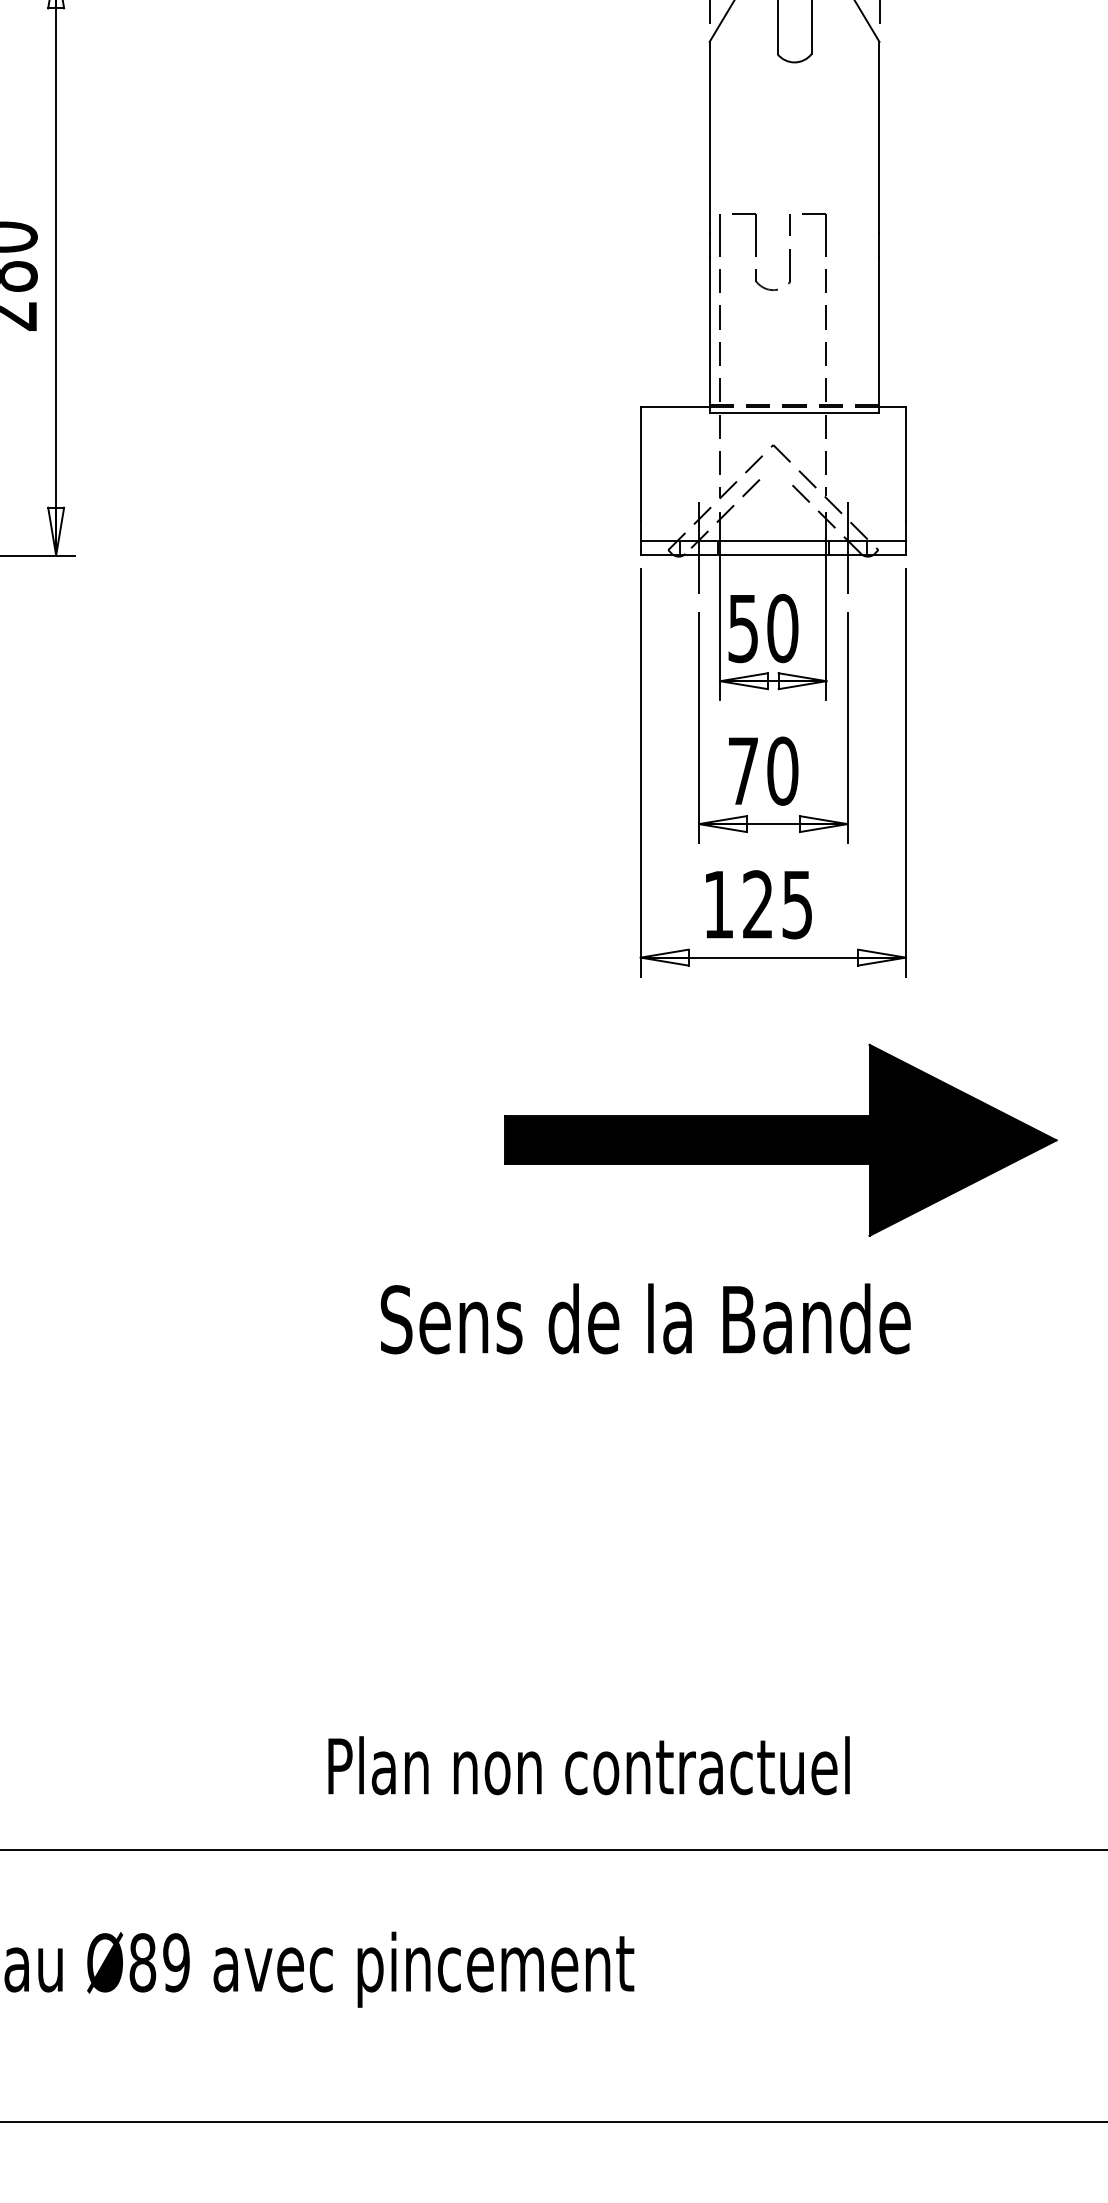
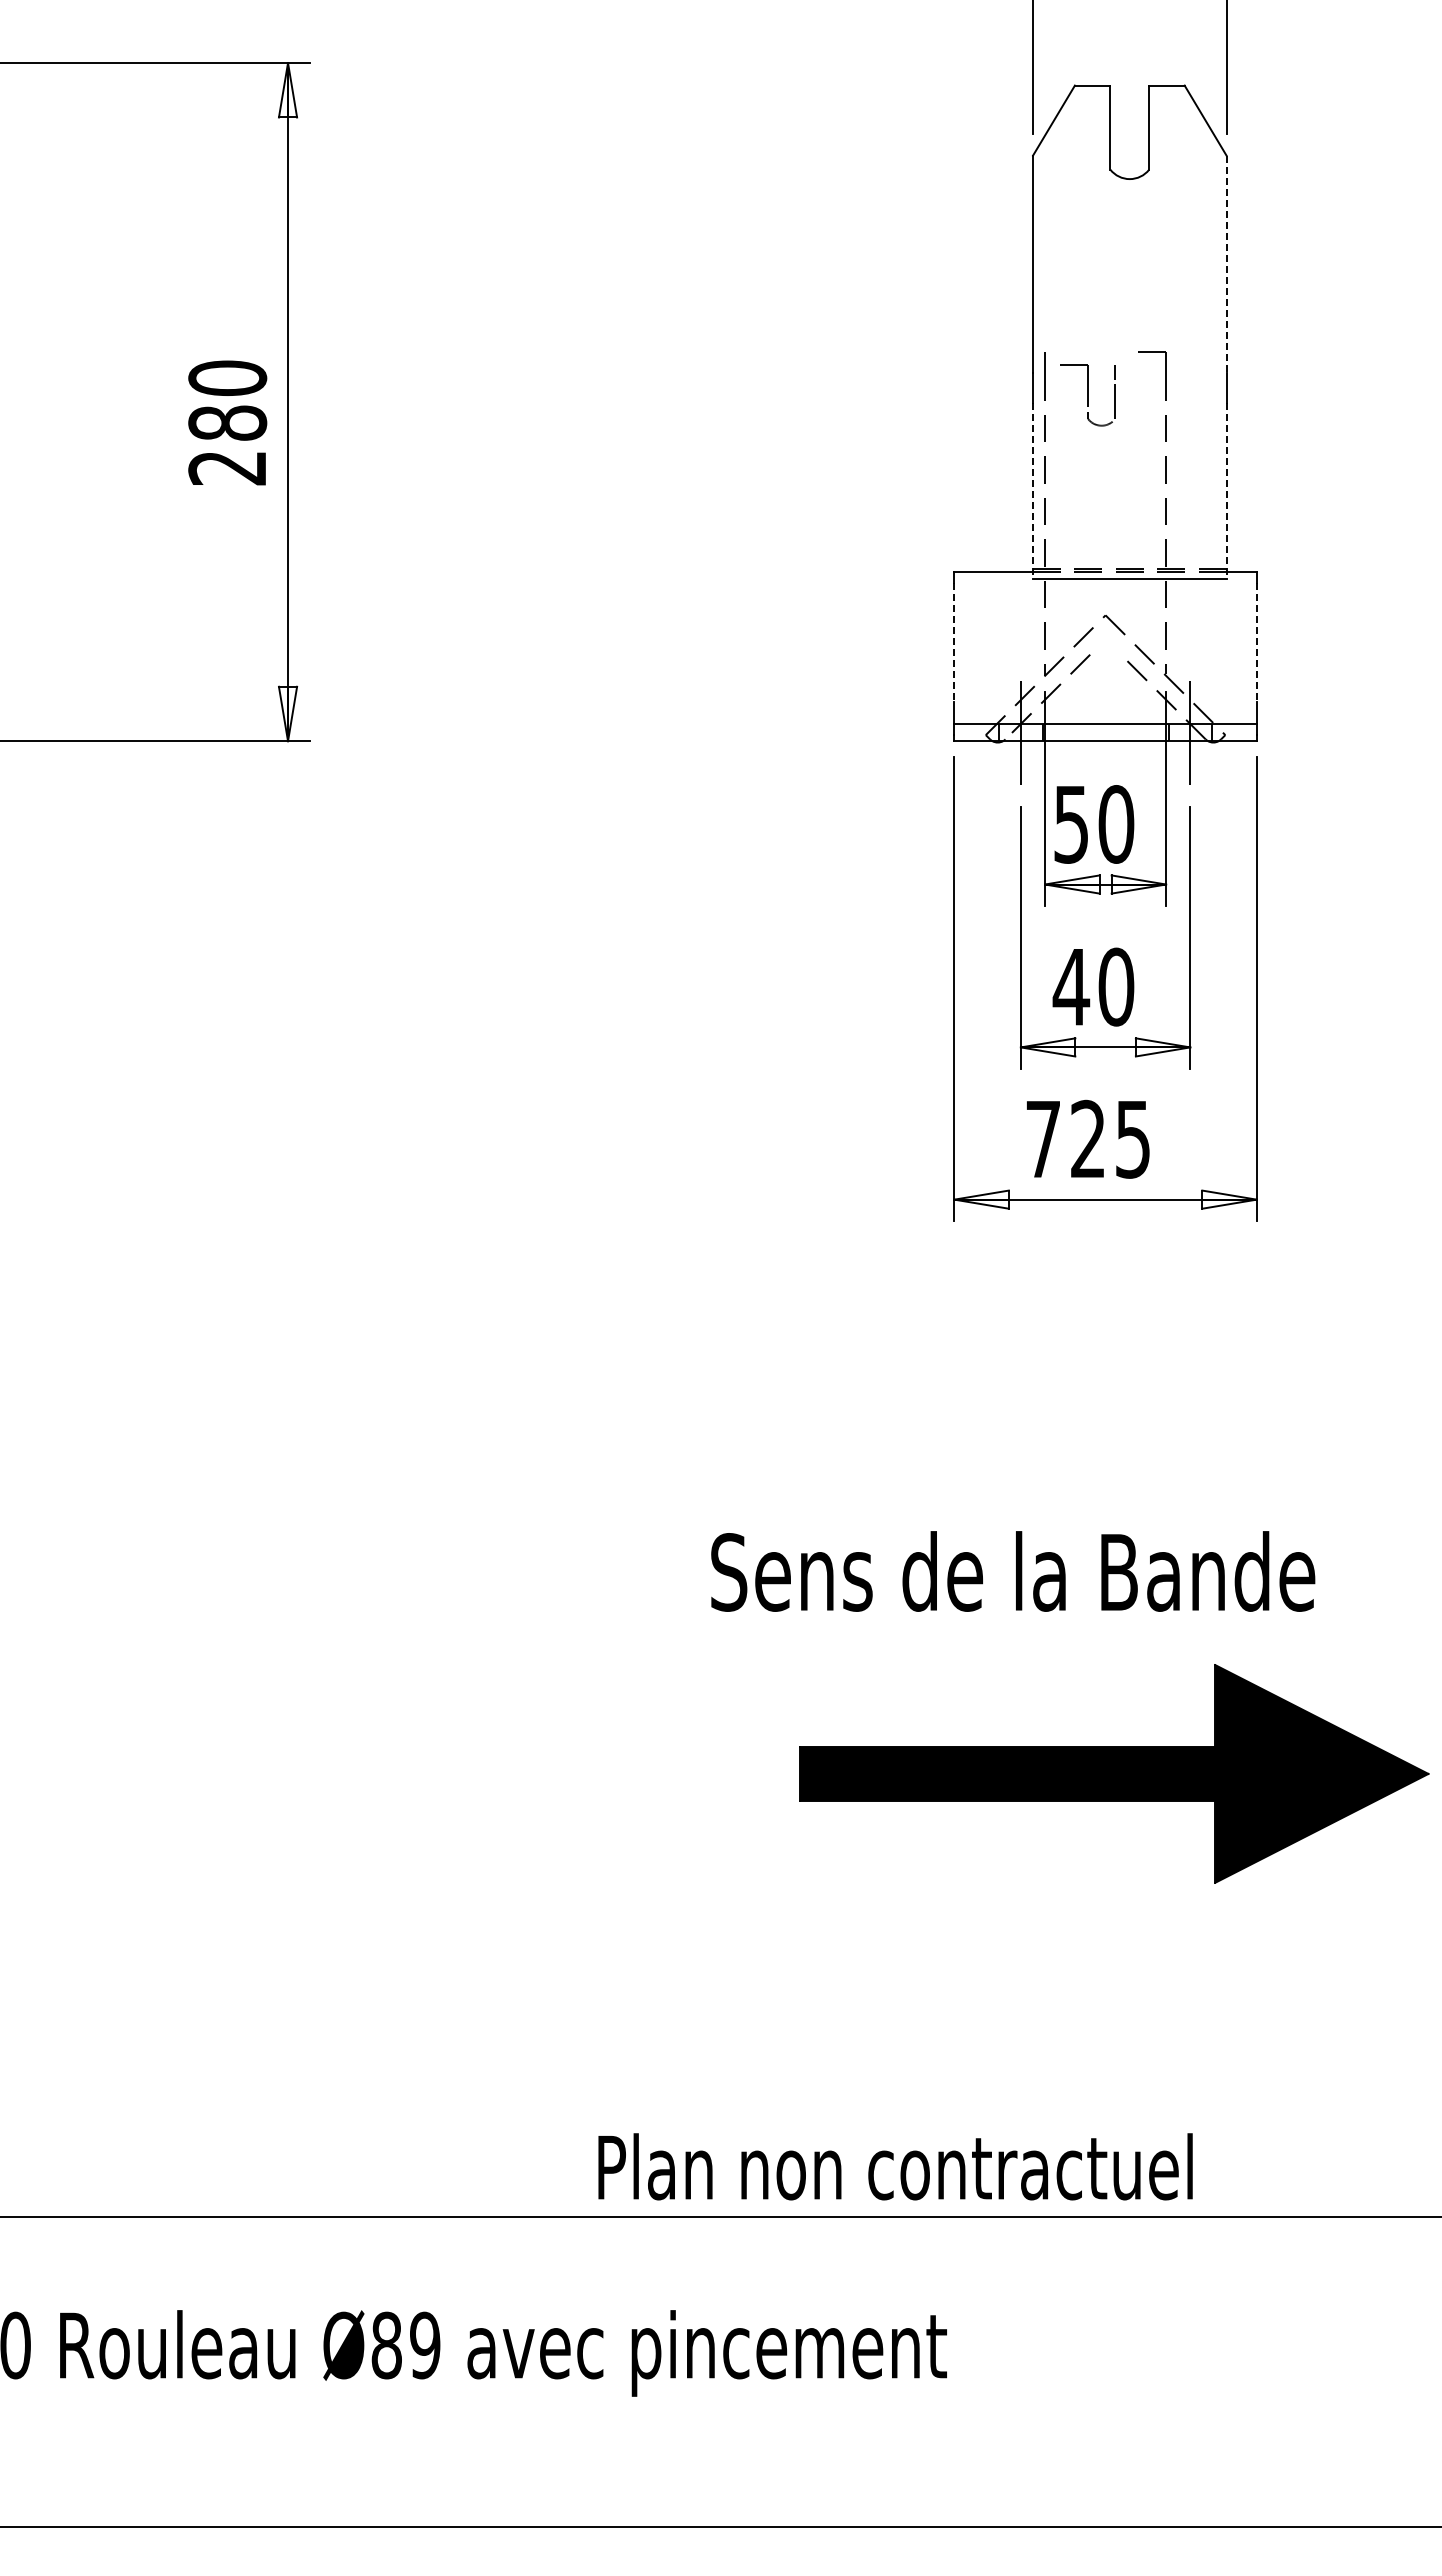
line: (879, 137) -> (1226, 264), solid -> dashed
part: (761, 252) -> (1092, 395), size x0.7
line: (710, 336) -> (1033, 491), solid -> dashed
line: (879, 336) -> (1226, 491), solid -> dashed
line: (640, 468) -> (954, 642), solid -> dashed
line: (905, 468) -> (1256, 642), solid -> dashed
text: (743, 771) -> (1071, 987), 70 -> 40
text: (717, 904) -> (1042, 1139), 125 -> 725
part: (781, 1139) -> (1114, 1773), moved
text: (646, 1318) -> (1013, 1571), moved
text: (589, 1765) -> (895, 2166), moved

